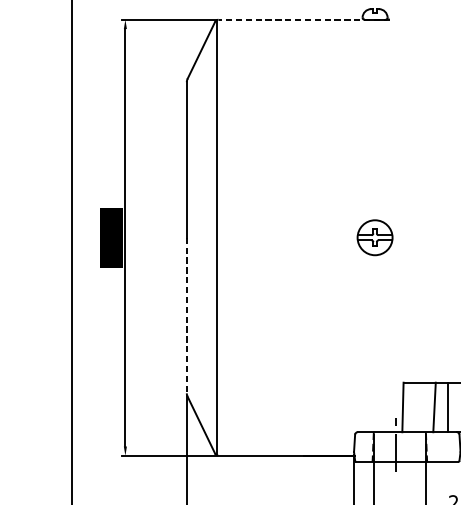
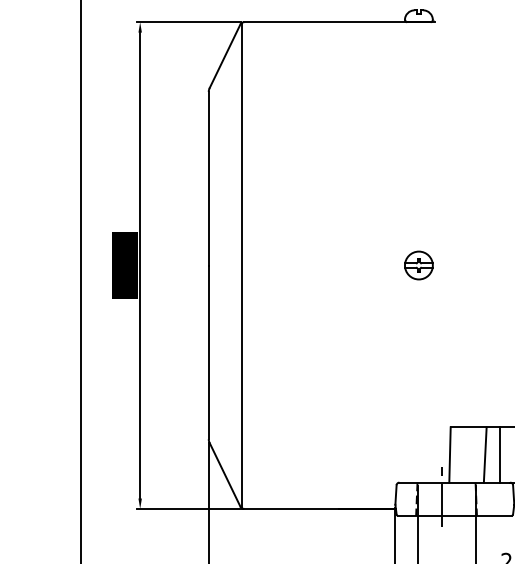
line: (303, 20) -> (339, 22), dashed -> solid
part: (374, 237) -> (418, 265), size x0.71
line: (186, 315) -> (208, 352), dashed -> solid

